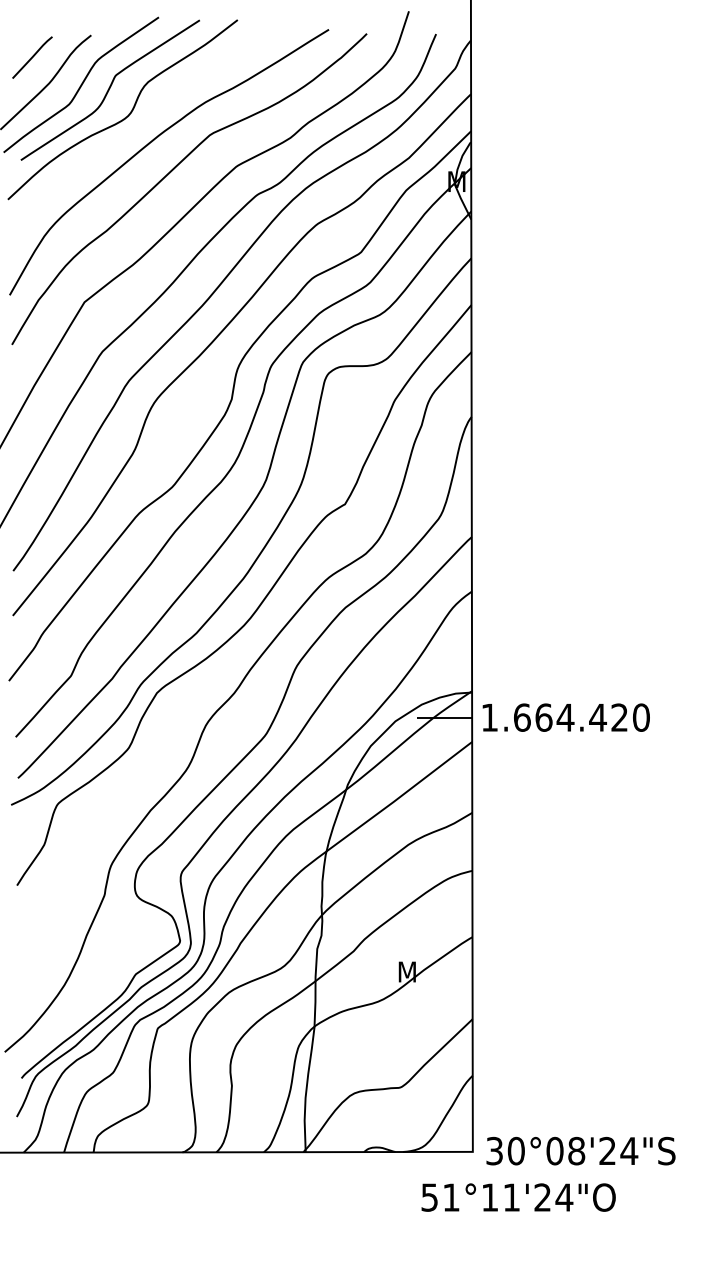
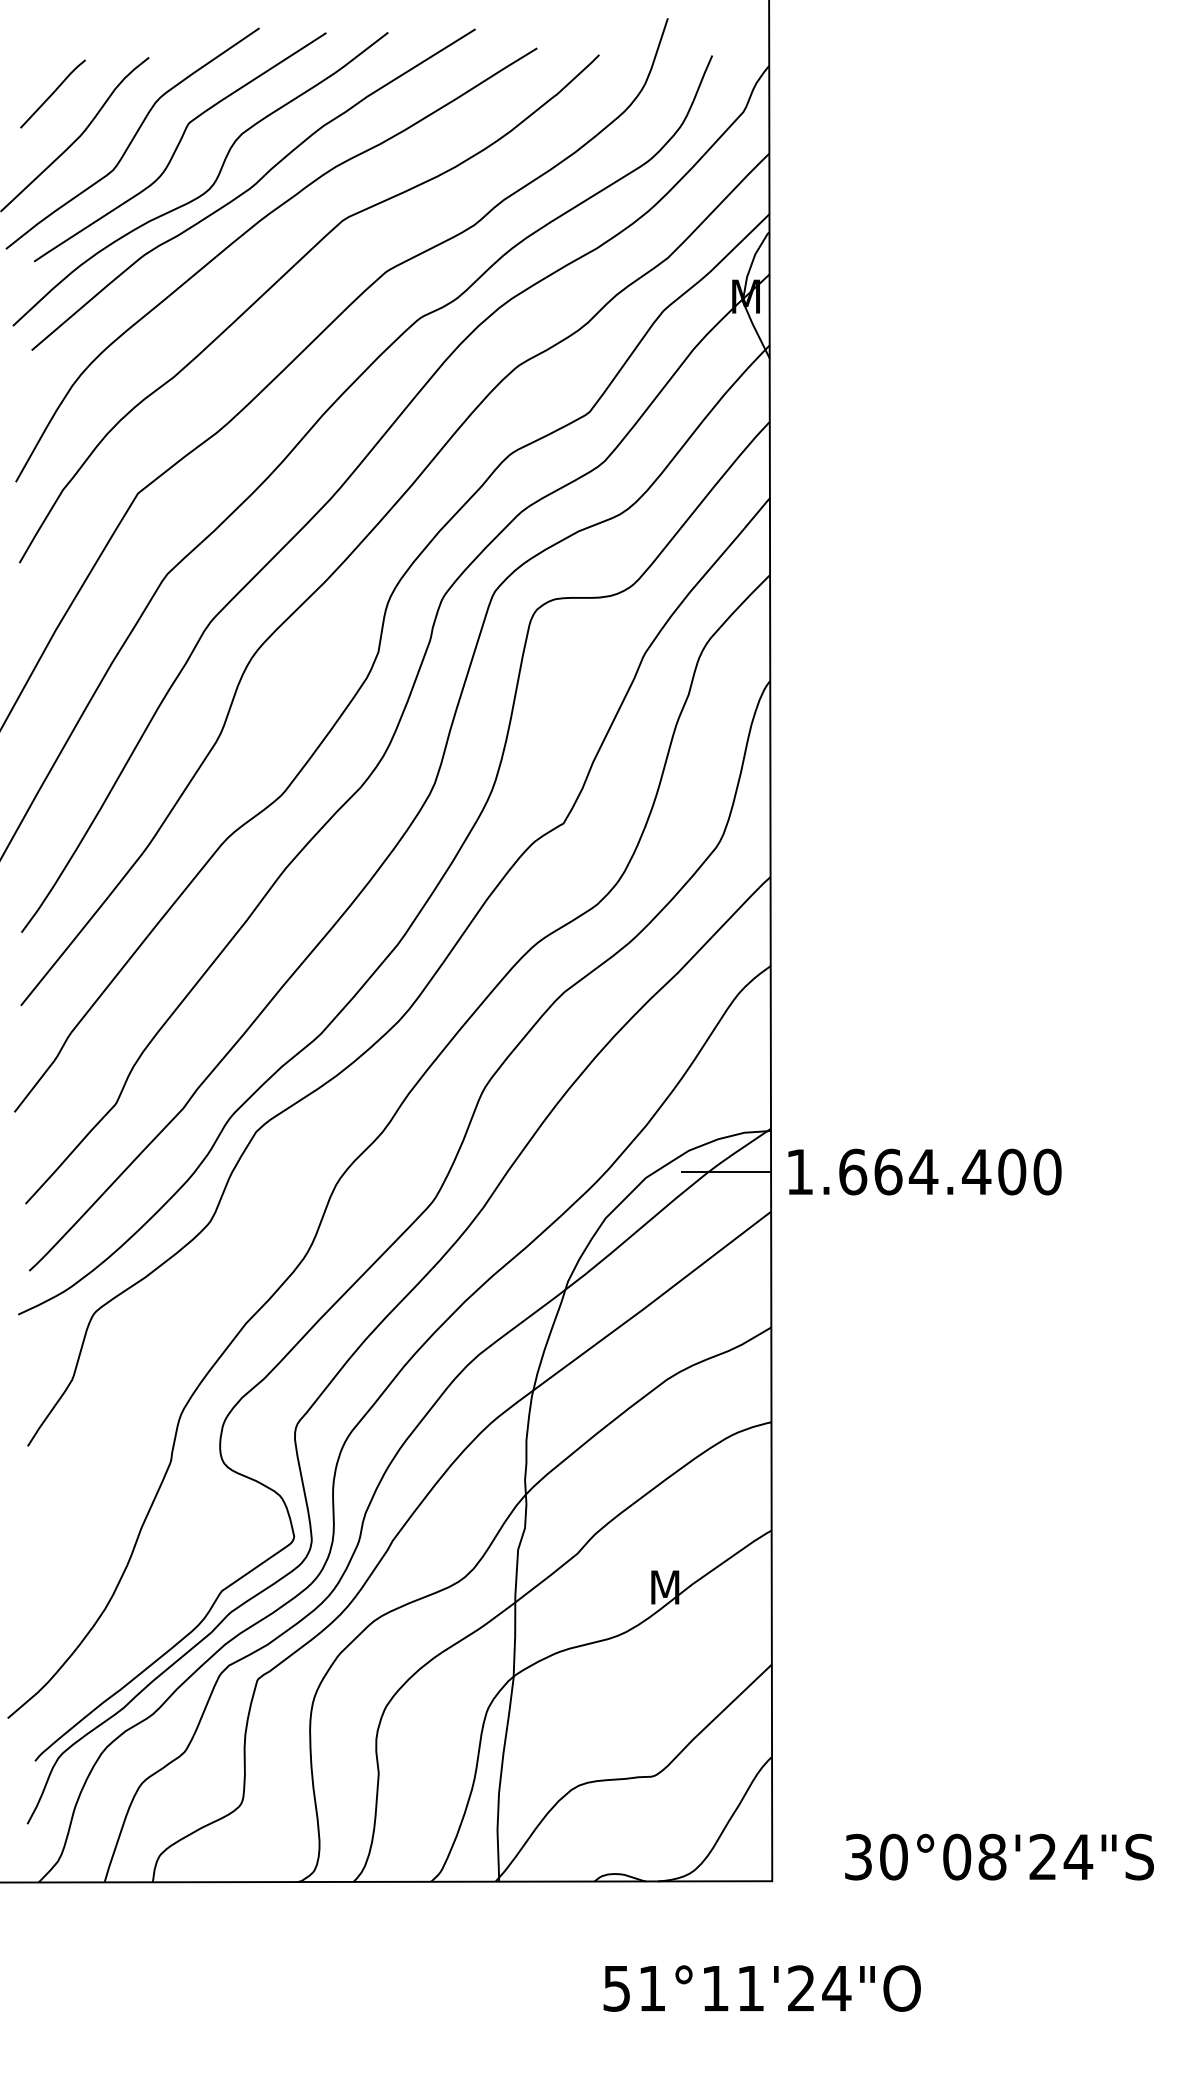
curve: (155, 114) -> (253, 186), added
text: (619, 717) -> (1011, 1171), 1.664.420 -> 1.664.400
text: (580, 1150) -> (998, 1856), moved
text: (518, 1197) -> (761, 1988), moved

